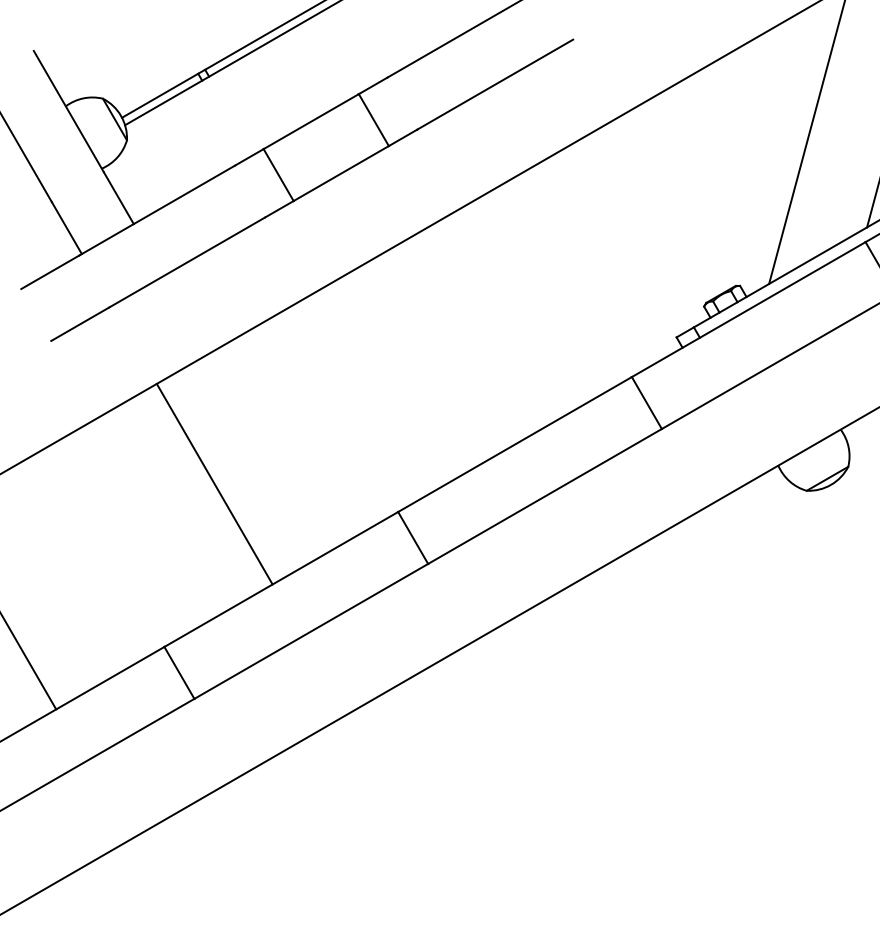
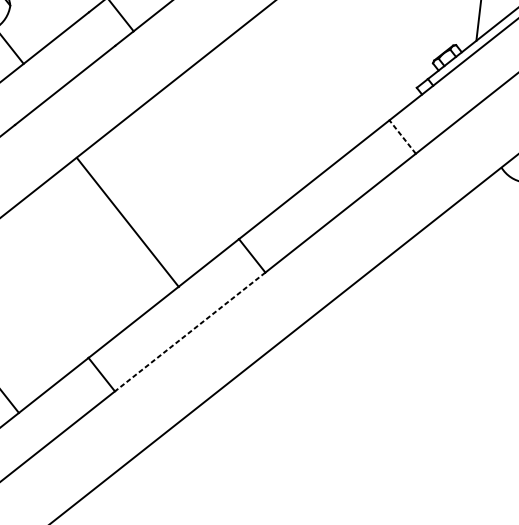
line: (646, 403) -> (402, 137), solid -> dashed
line: (214, 483) -> (127, 222), moved
line: (311, 631) -> (190, 332), solid -> dashed

